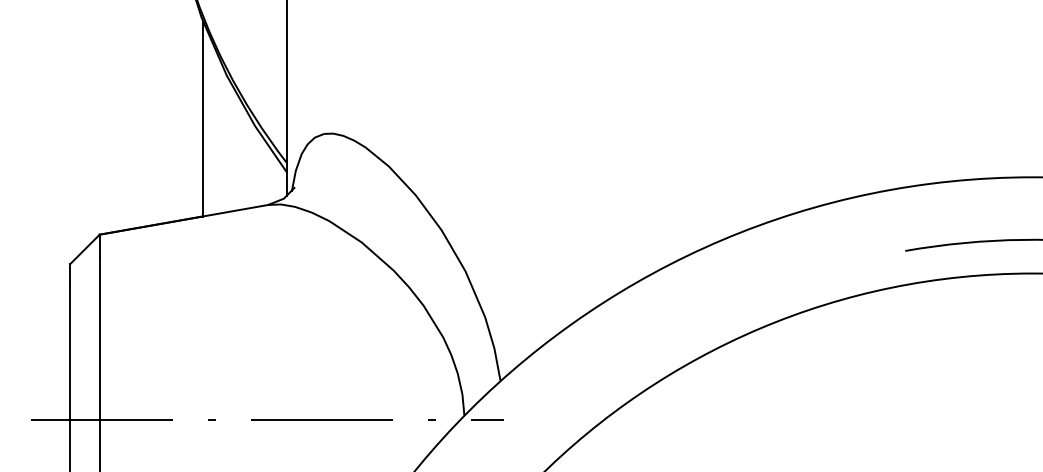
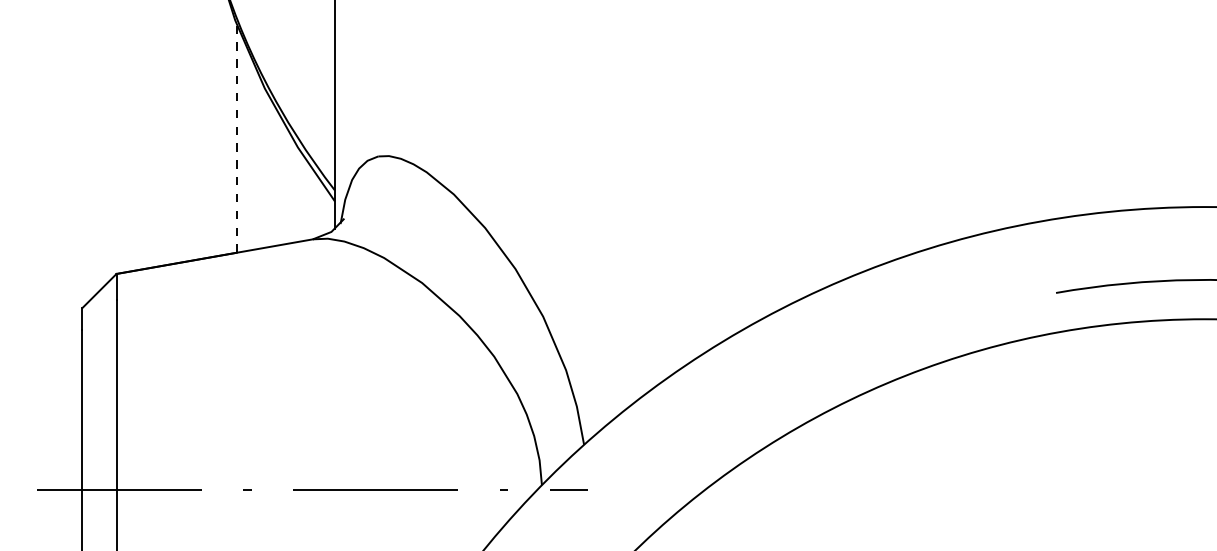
line: (202, 118) -> (236, 138), solid -> dashed

